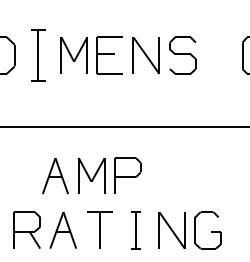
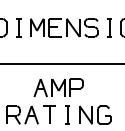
part: (36, 54) -> (18, 27), size x0.71
part: (219, 54) -> (109, 27), added
part: (90, 175) -> (58, 87), moved

